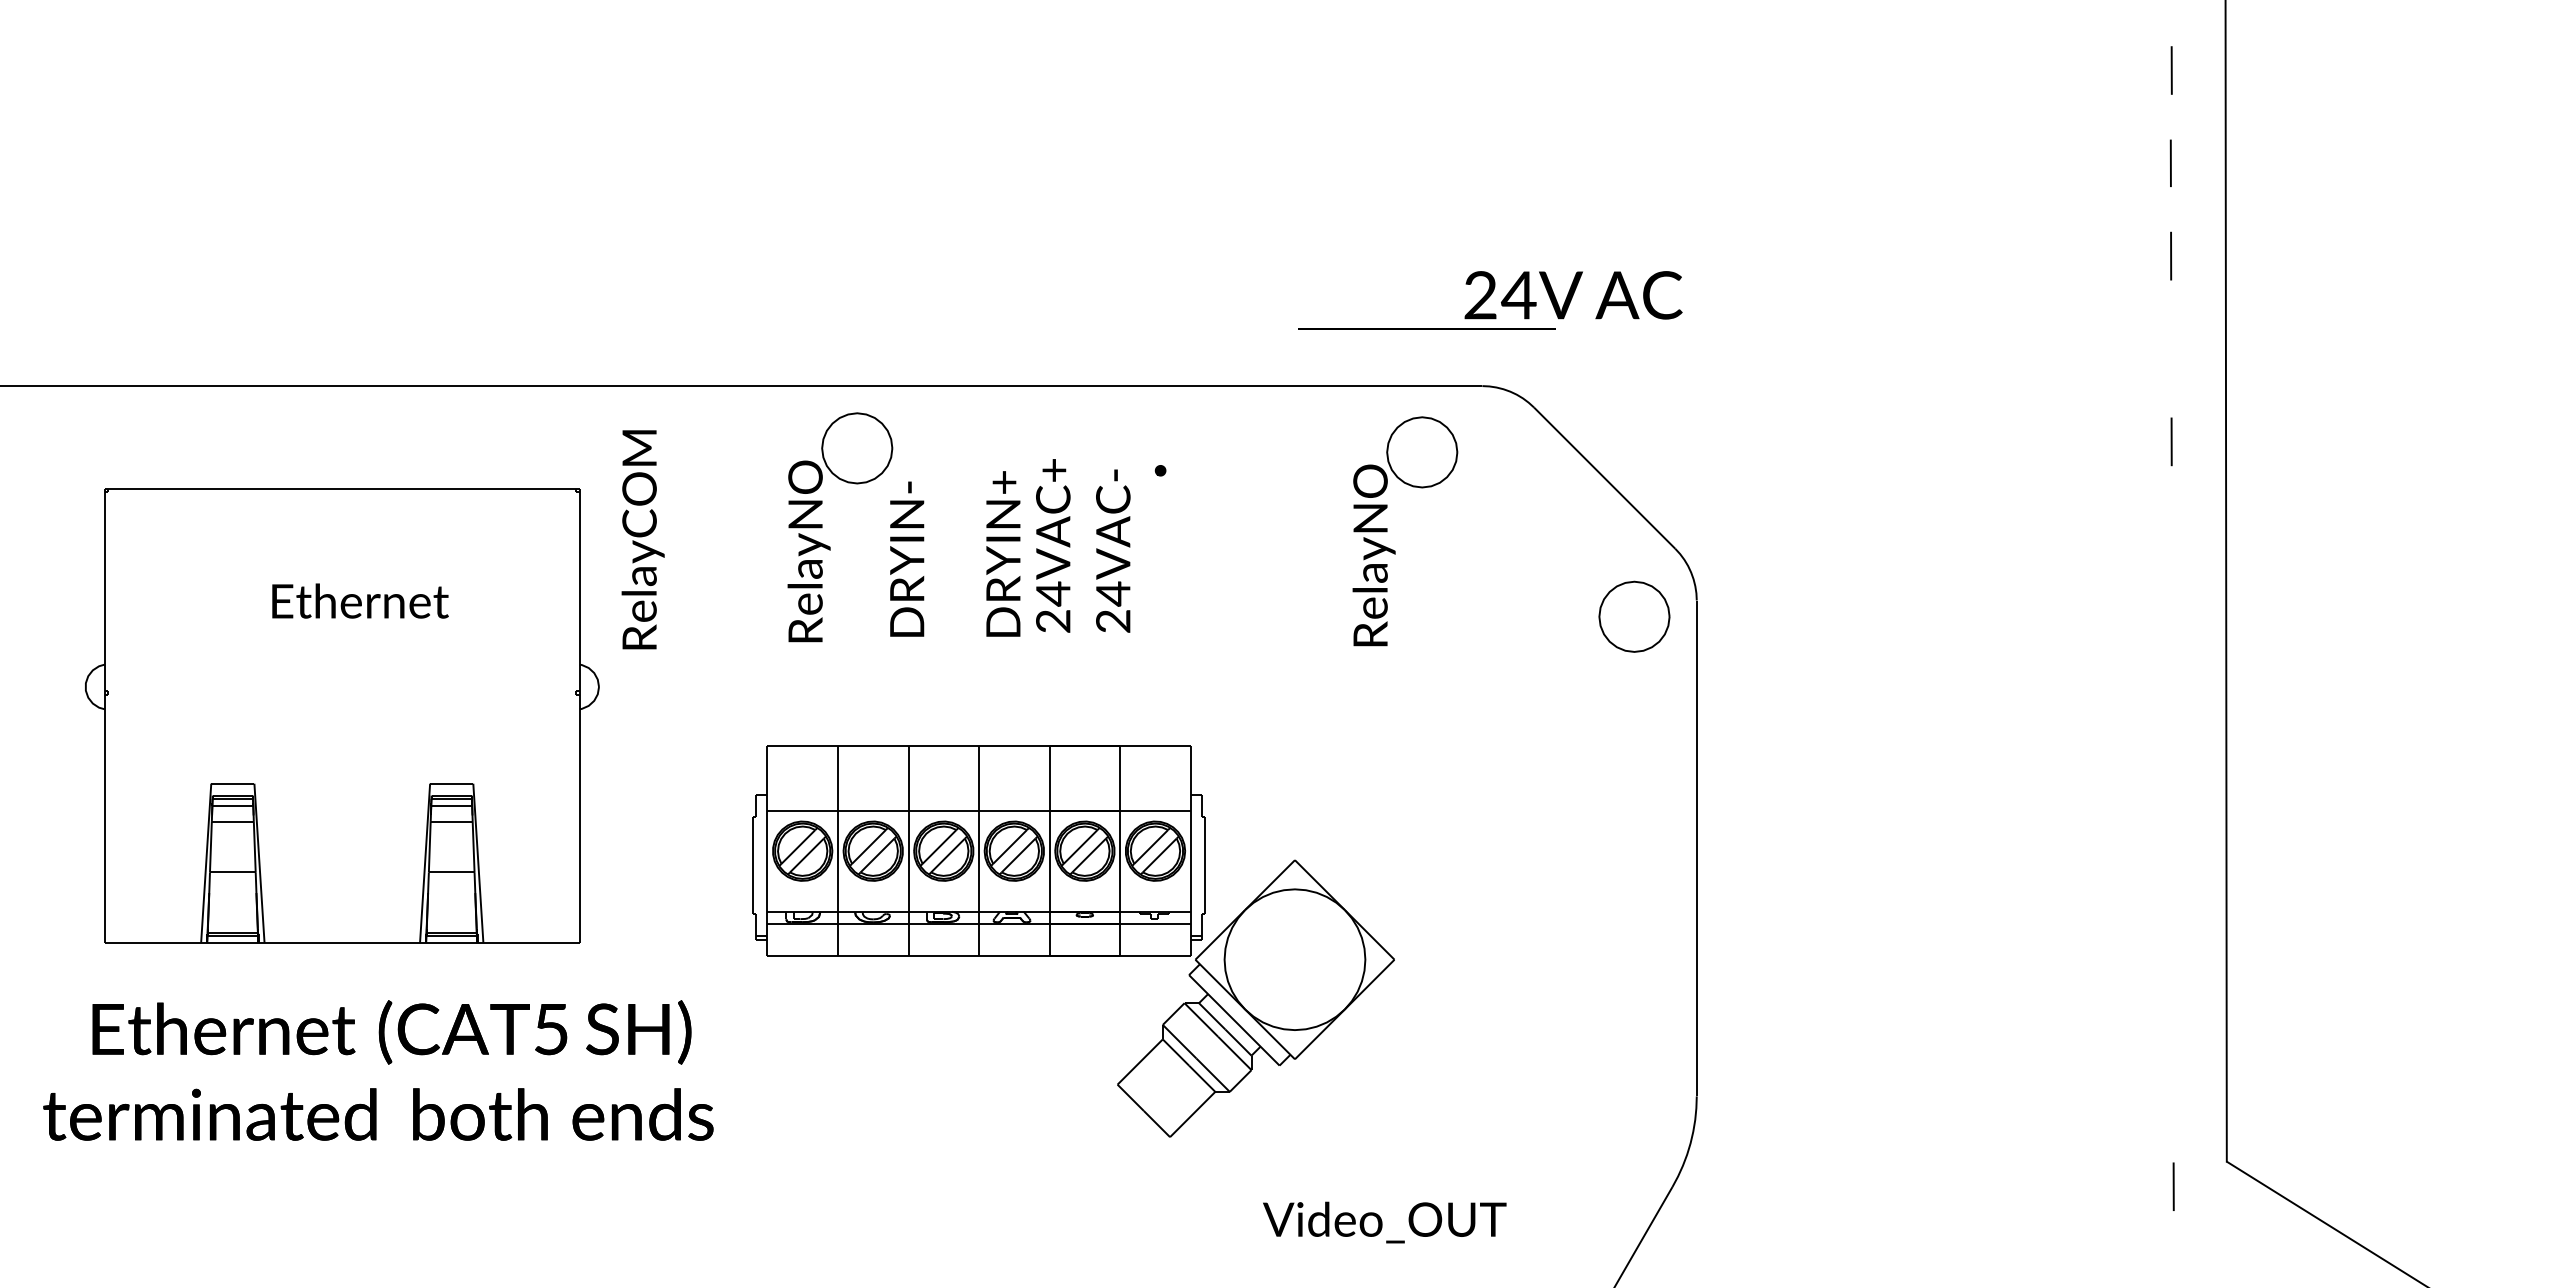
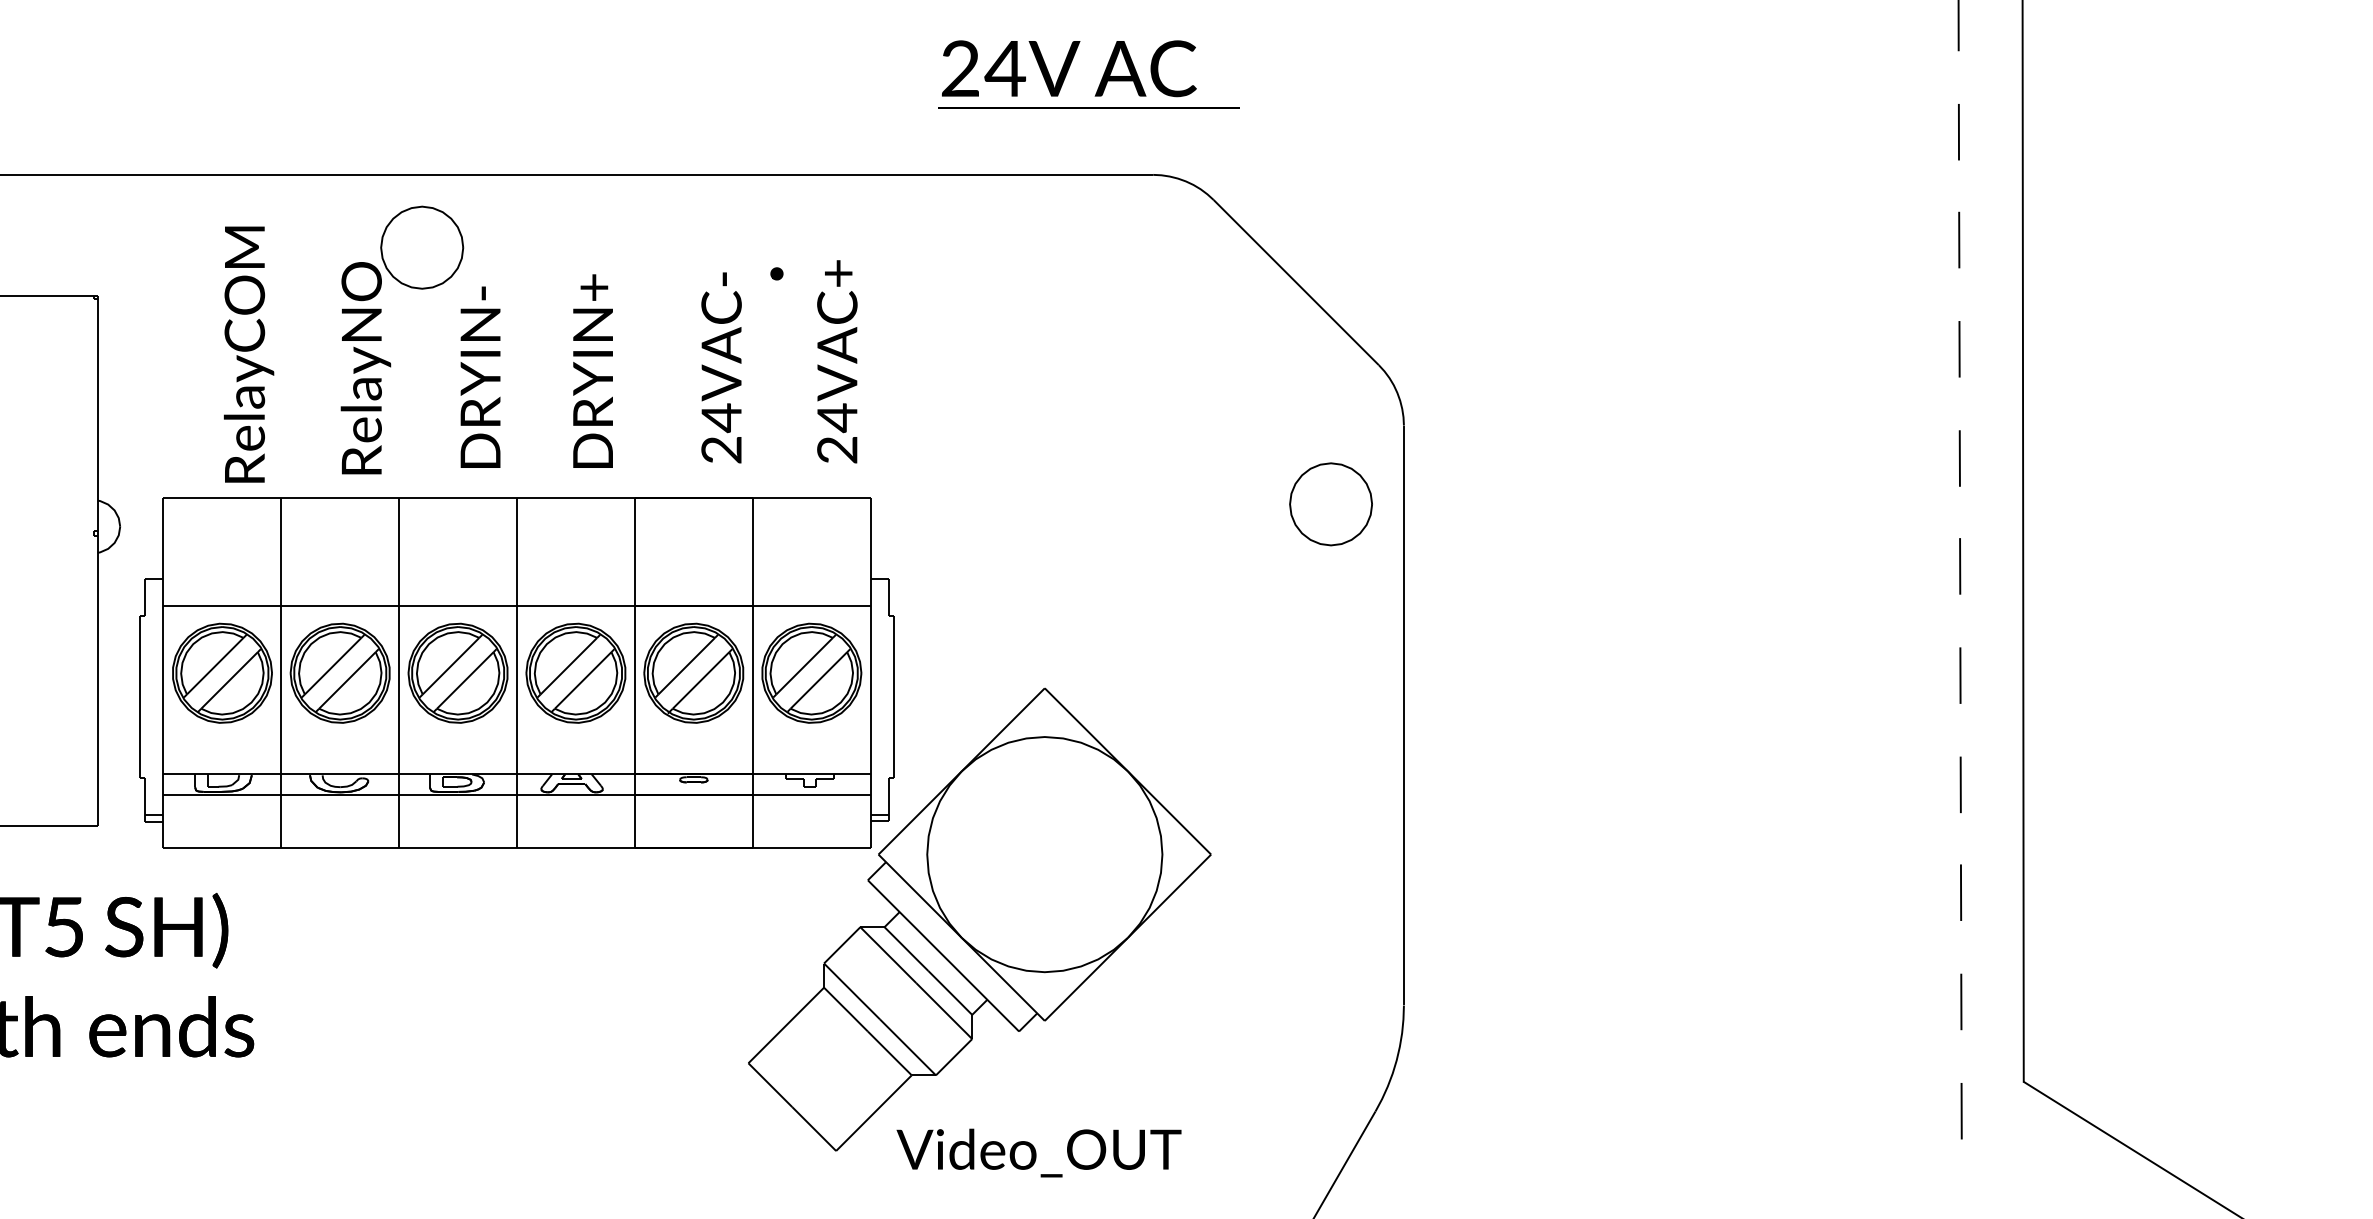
text: (1573, 295) -> (1069, 68), moved
line: (2171, 349) -> (1959, 132), added
part: (1387, 531) -> (1042, 344), removed
line: (2171, 534) -> (1959, 348), added
text: (642, 539) -> (248, 354), moved
text: (1053, 545) -> (837, 361), moved
part: (1634, 616) -> (1331, 503), moved
line: (2172, 628) -> (1960, 458), added
line: (2172, 720) -> (1960, 565), added
line: (2172, 813) -> (1960, 674), added
line: (2172, 907) -> (1960, 784), added
part: (1073, 941) -> (675, 824), size x1.43
line: (2173, 999) -> (1961, 892), added
line: (2173, 1093) -> (1961, 1002), added

